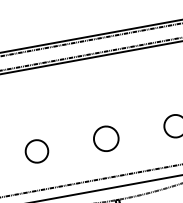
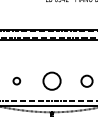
circle: (105, 139) -> (51, 81), size x1.4
circle: (36, 149) -> (16, 80), size x0.6

